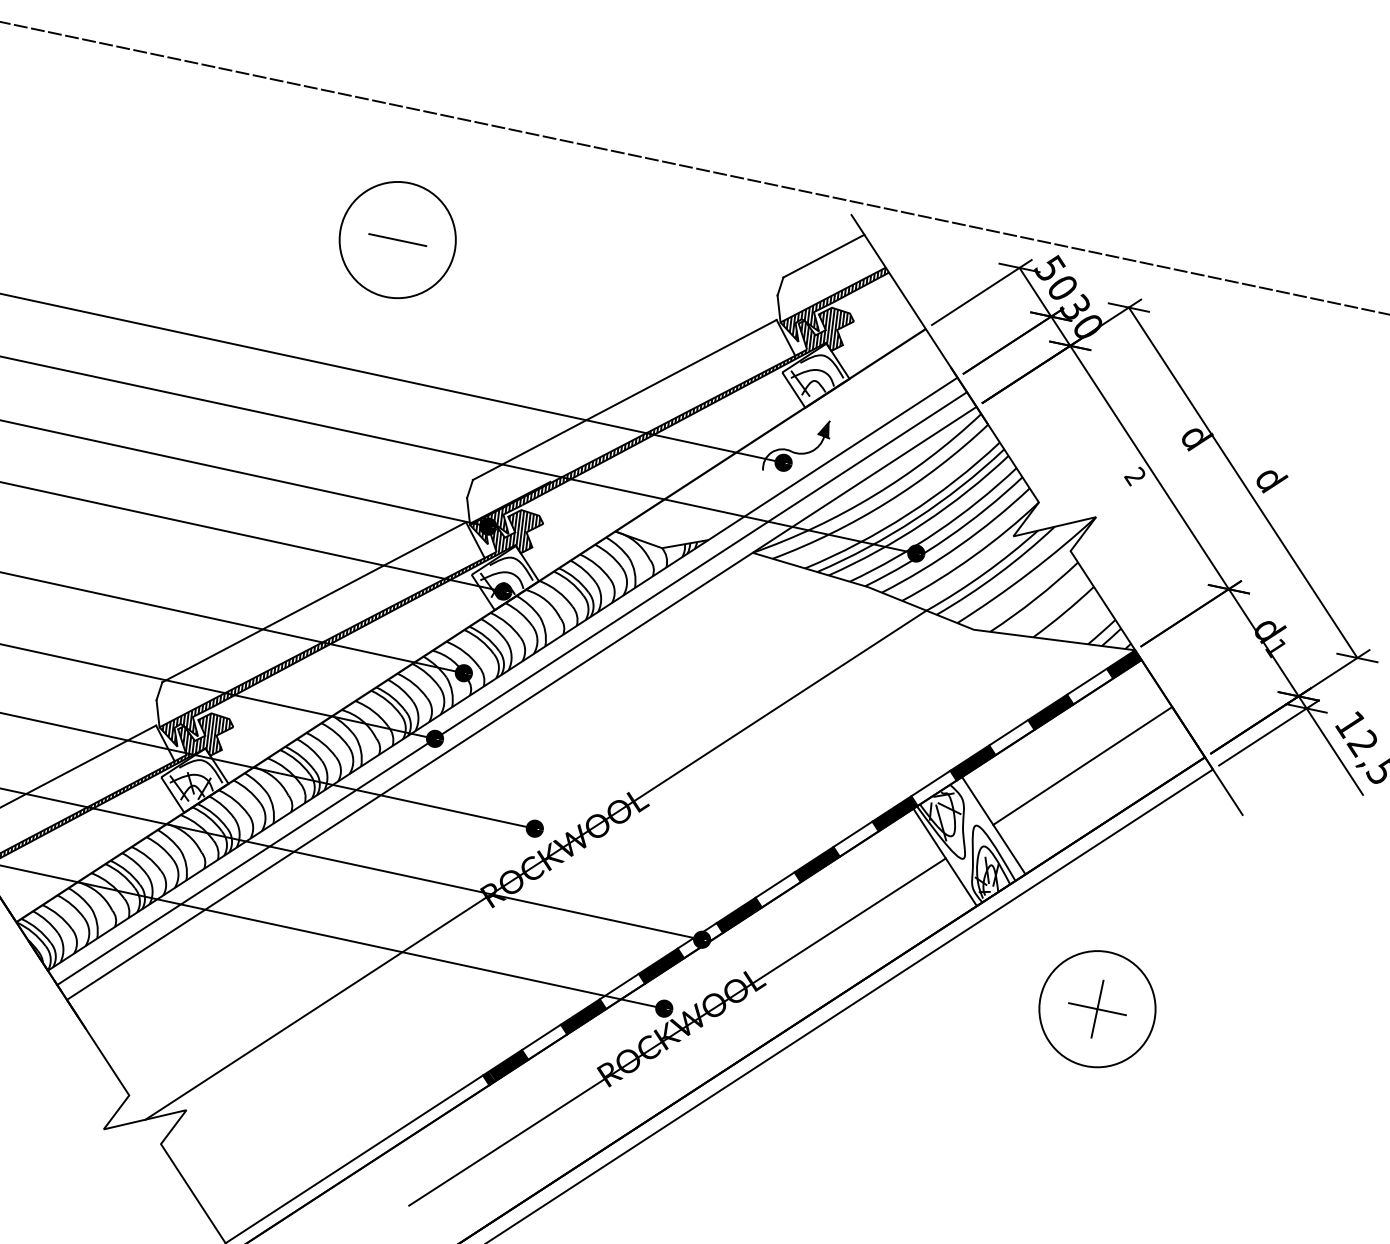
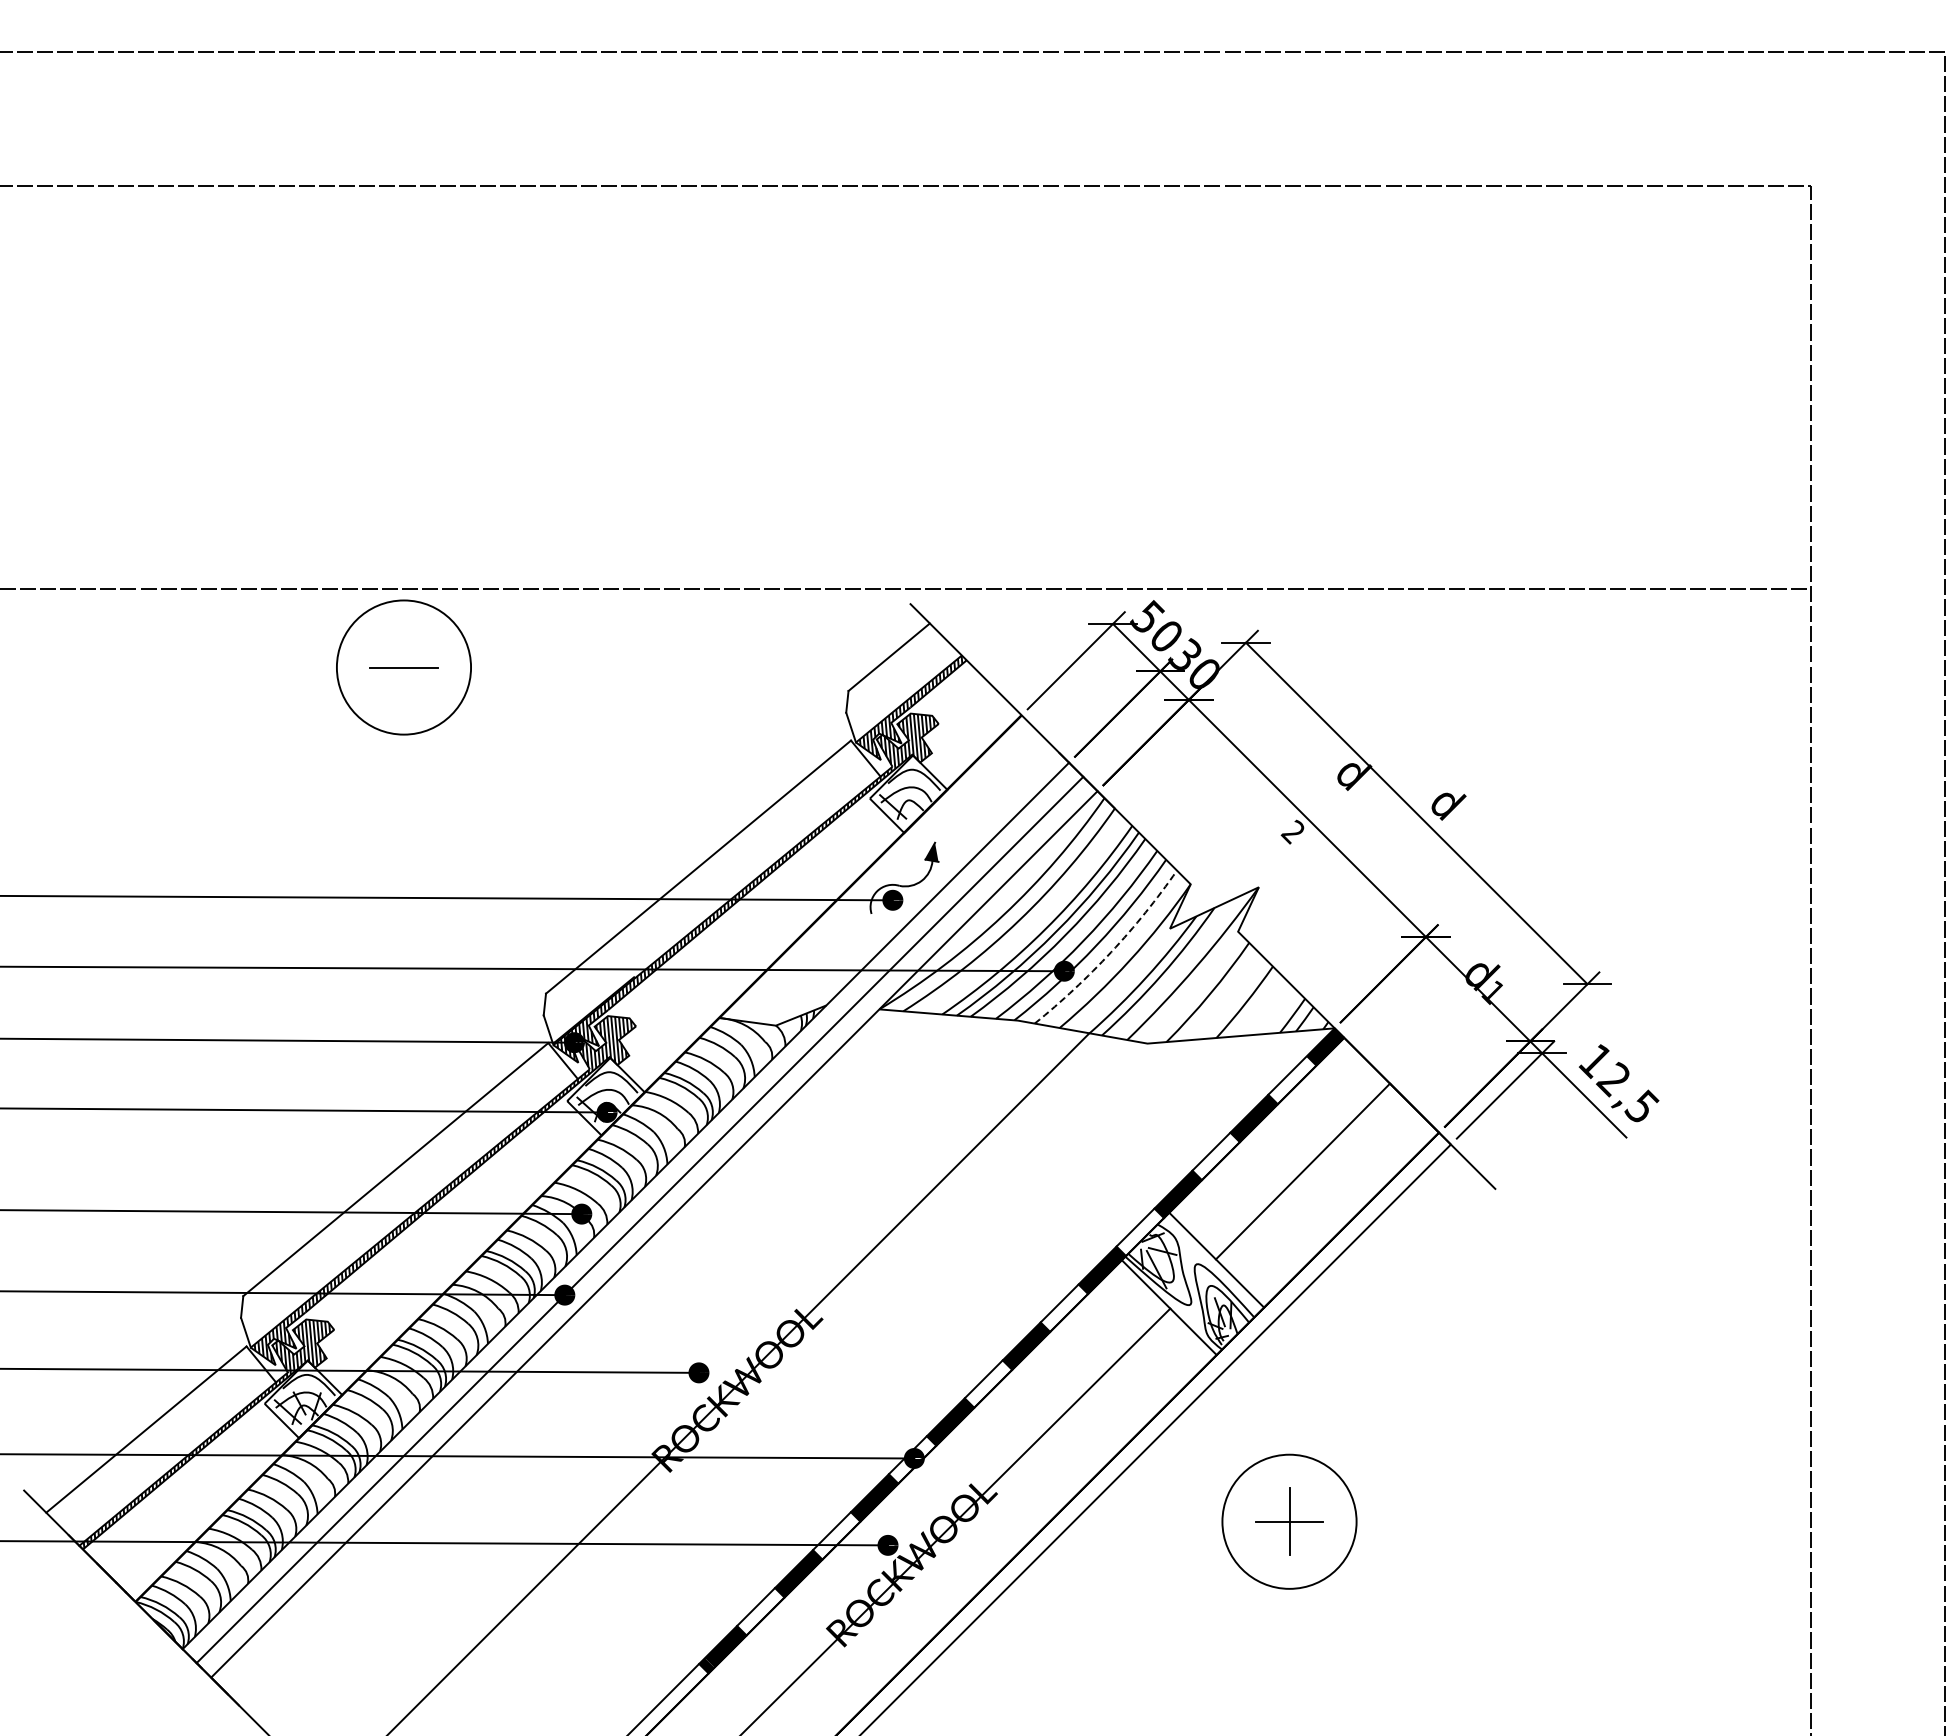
part: (397, 239) -> (403, 667), moved
arc: (959, 546) -> (1111, 952), solid -> dashed
part: (1097, 1008) -> (1289, 1521), moved

